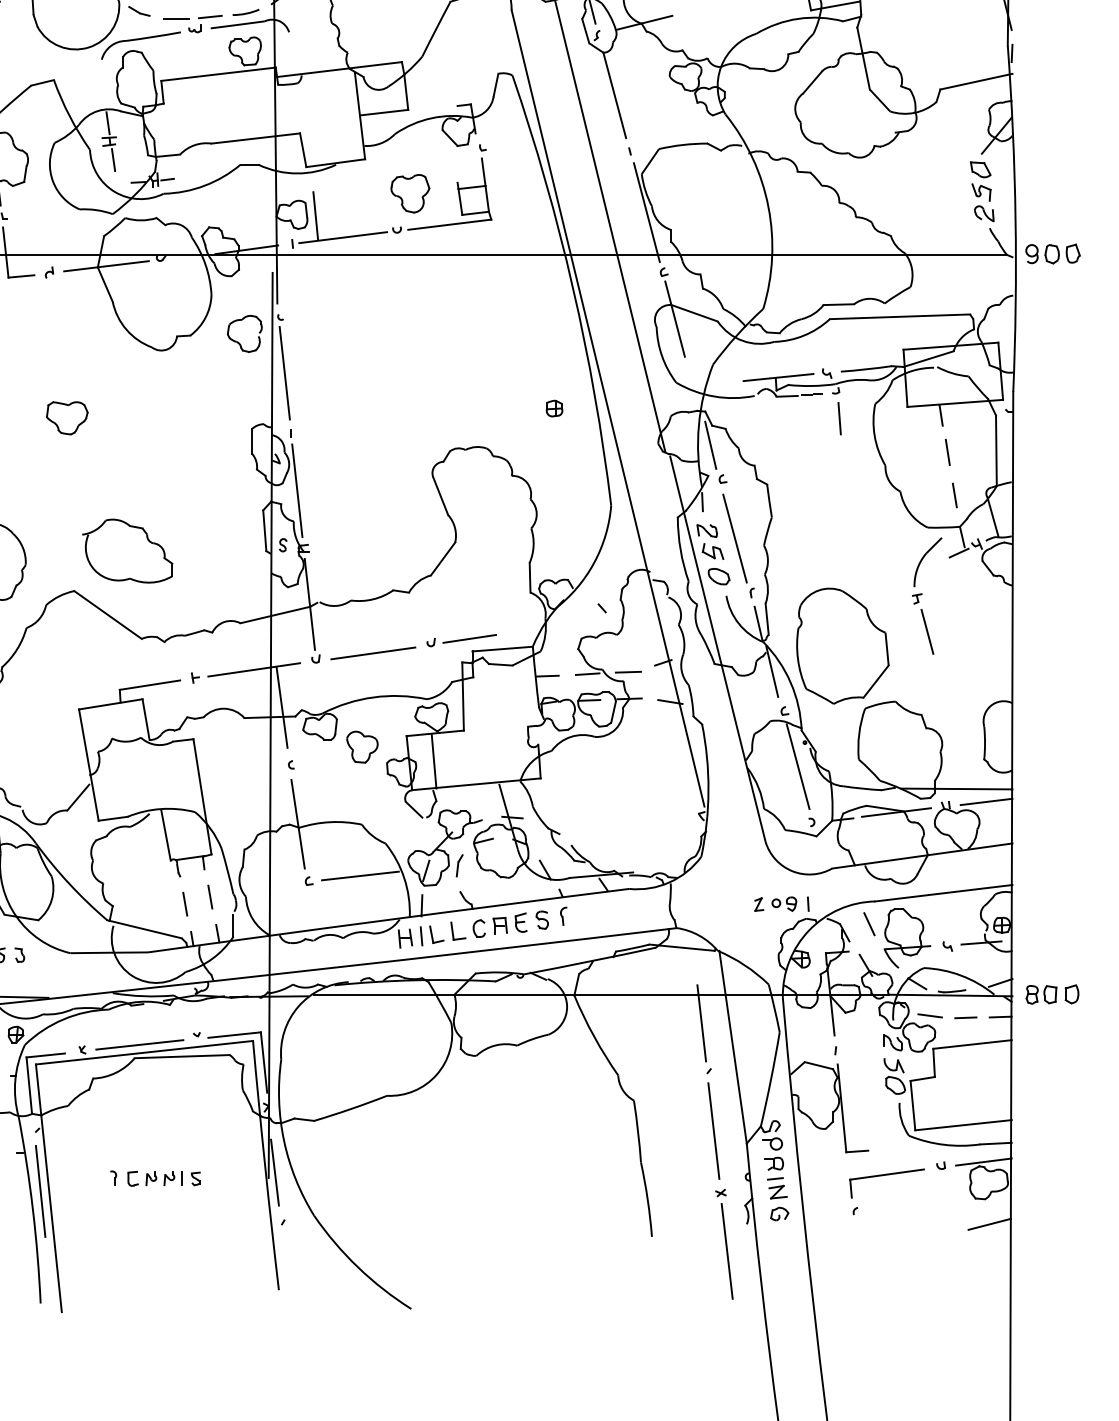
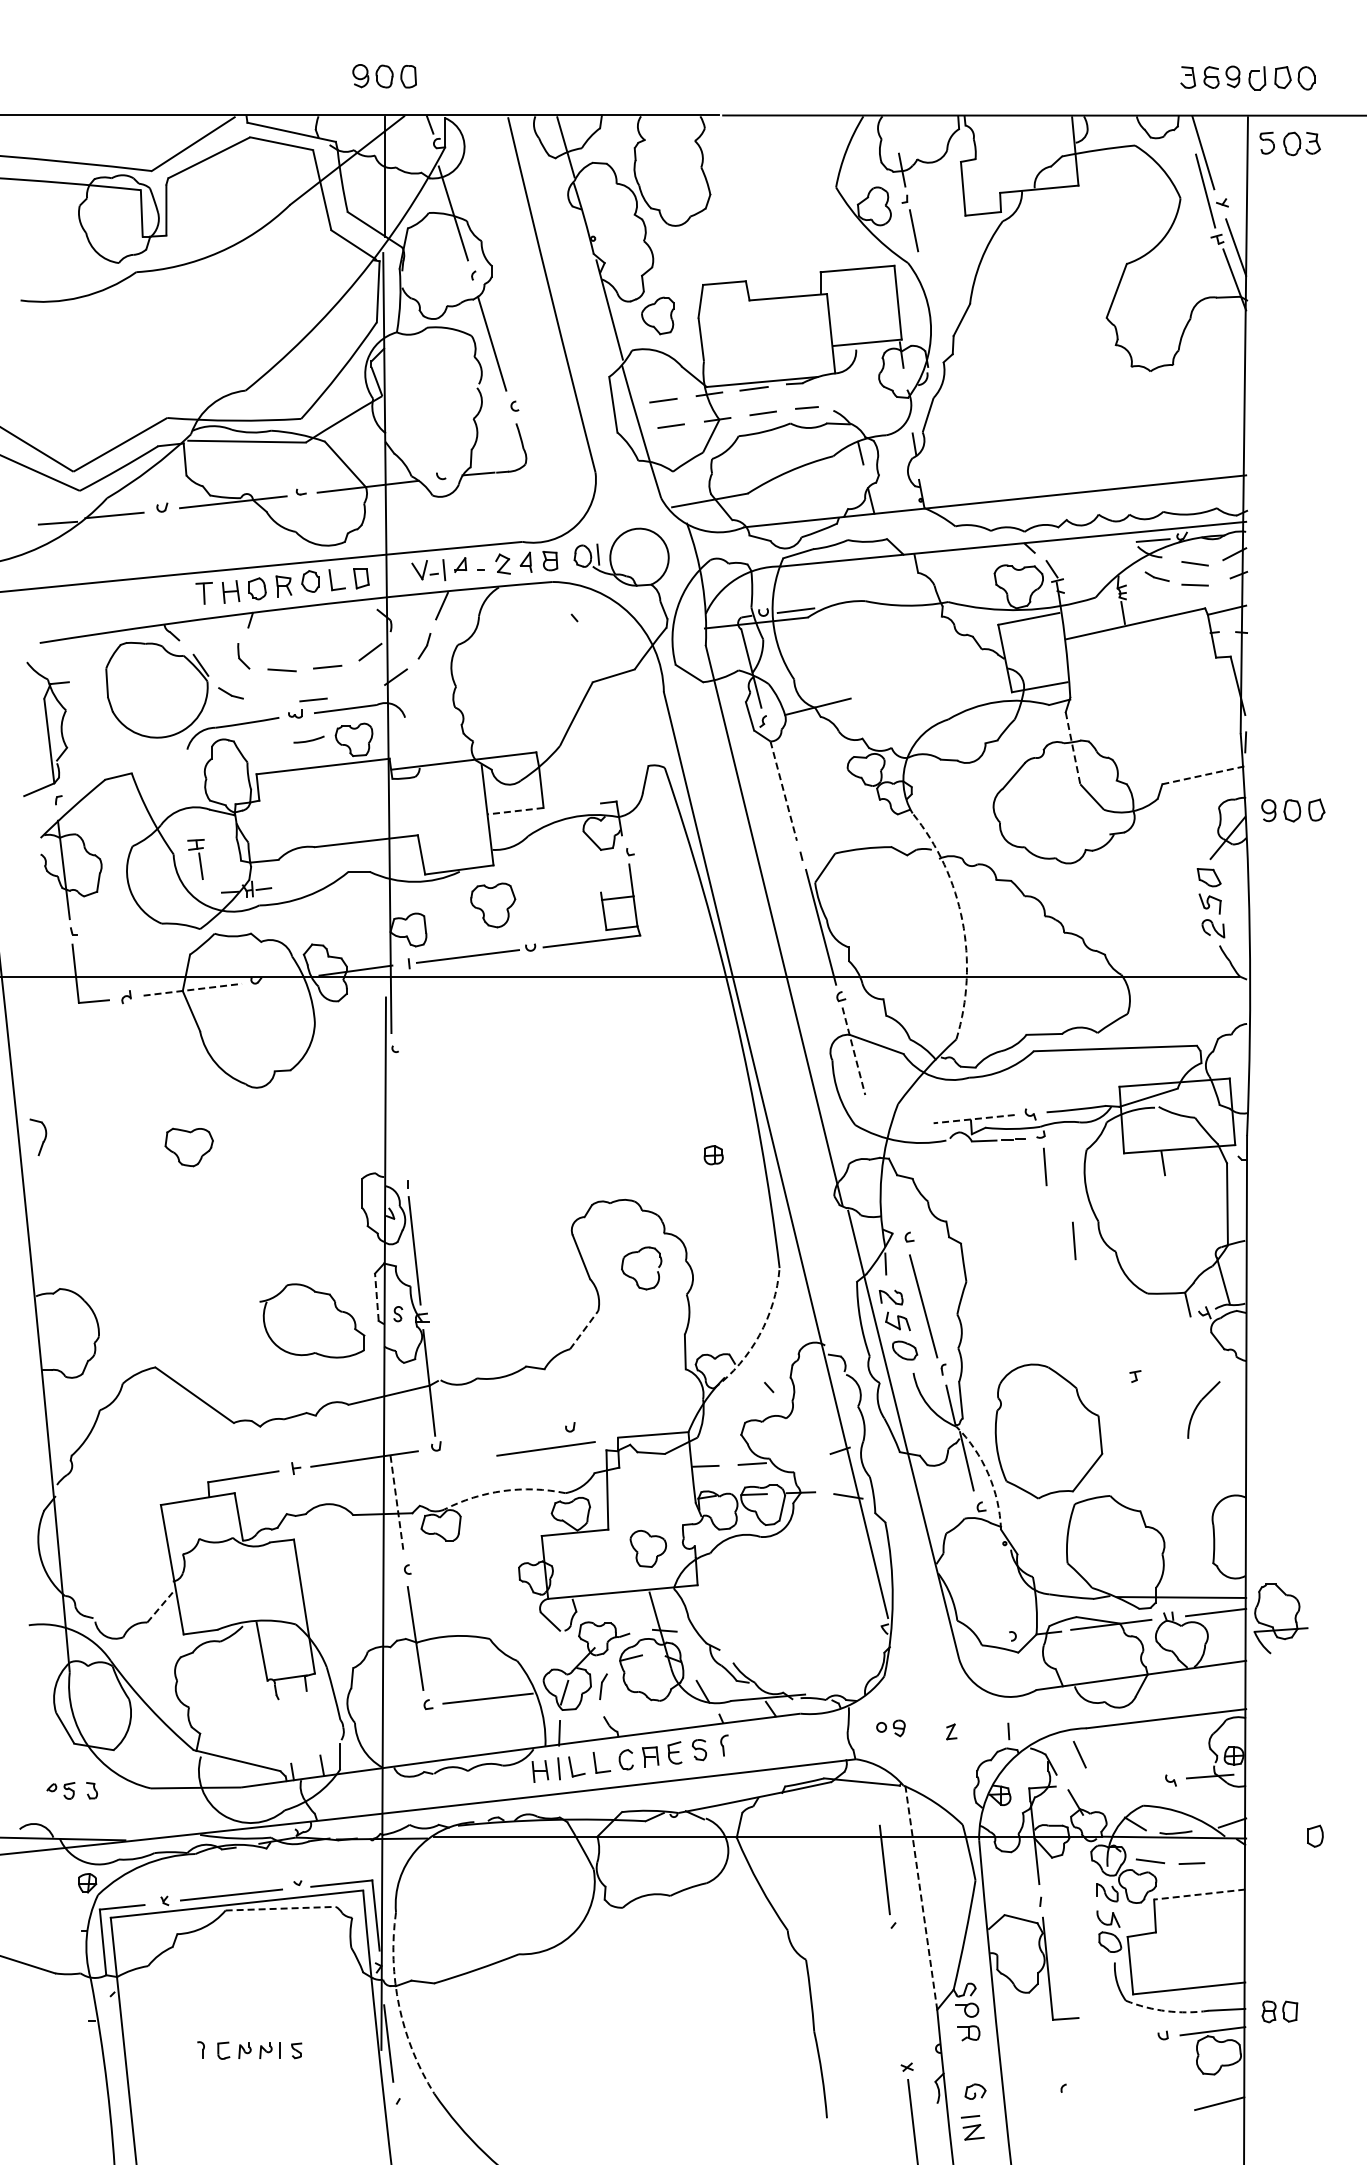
arc: (245, 13) -> (308, 740), moved
line: (175, 19) -> (273, 702), removed
line: (863, 58) -> (1073, 748), solid -> dashed
line: (976, 81) -> (1204, 775), solid -> dashed
line: (614, 95) -> (783, 791), solid -> dashed
line: (384, 112) -> (515, 811), solid -> dashed
line: (107, 123) -> (194, 823), removed
part: (410, 193) -> (493, 905), moved
arc: (768, 207) -> (962, 921), solid -> dashed
line: (315, 216) -> (435, 931), removed
part: (1053, 254) -> (1293, 810), moved
line: (106, 266) -> (192, 989), solid -> dashed
line: (675, 319) -> (854, 1051), solid -> dashed
part: (239, 342) -> (635, 1278), moved
line: (285, 372) -> (400, 1113), removed
line: (778, 377) -> (974, 1119), solid -> dashed
part: (66, 418) -> (188, 1147), moved
line: (710, 444) -> (894, 1197), removed
line: (947, 451) -> (1170, 1205), removed
line: (864, 481) -> (1074, 1240), added
line: (954, 494) -> (1178, 1255), removed
line: (264, 530) -> (376, 1297), solid -> dashed
part: (127, 550) -> (312, 1320), moved
line: (959, 553) -> (1184, 1323), removed
line: (443, 559) -> (584, 1330), solid -> dashed
part: (927, 561) -> (1203, 1409), moved
arc: (593, 563) -> (759, 1335), solid -> dashed
line: (927, 631) -> (1147, 1414), removed
line: (469, 638) -> (614, 1422), removed
line: (372, 653) -> (545, 1448), moved
line: (628, 672) -> (799, 1461), removed
arc: (790, 682) -> (988, 1473), solid -> dashed
arc: (373, 697) -> (503, 1491), solid -> dashed
line: (281, 708) -> (396, 1503), solid -> dashed
part: (361, 746) -> (647, 1548), moved
line: (433, 761) -> (573, 1565), removed
line: (797, 766) -> (996, 1571), removed
line: (78, 797) -> (160, 1607), solid -> dashed
line: (210, 897) -> (313, 1723), removed
line: (185, 904) -> (284, 1731), removed
part: (783, 904) -> (890, 1728), moved
part: (906, 937) -> (1280, 1618), moved
part: (1041, 994) -> (1279, 2011), moved
line: (1000, 1016) -> (1232, 1862), removed
line: (972, 1044) -> (1199, 1894), solid -> dashed
line: (733, 1047) -> (921, 1898), solid -> dashed
line: (182, 1056) -> (281, 1908), solid -> dashed
line: (713, 1130) -> (898, 1994), removed
arc: (284, 1140) -> (399, 2006), solid -> dashed
arc: (943, 1145) -> (1166, 2011), solid -> dashed
part: (884, 1176) -> (1097, 2047), removed
part: (777, 1188) -> (972, 2127), moved
line: (39, 1191) -> (115, 2065), removed

